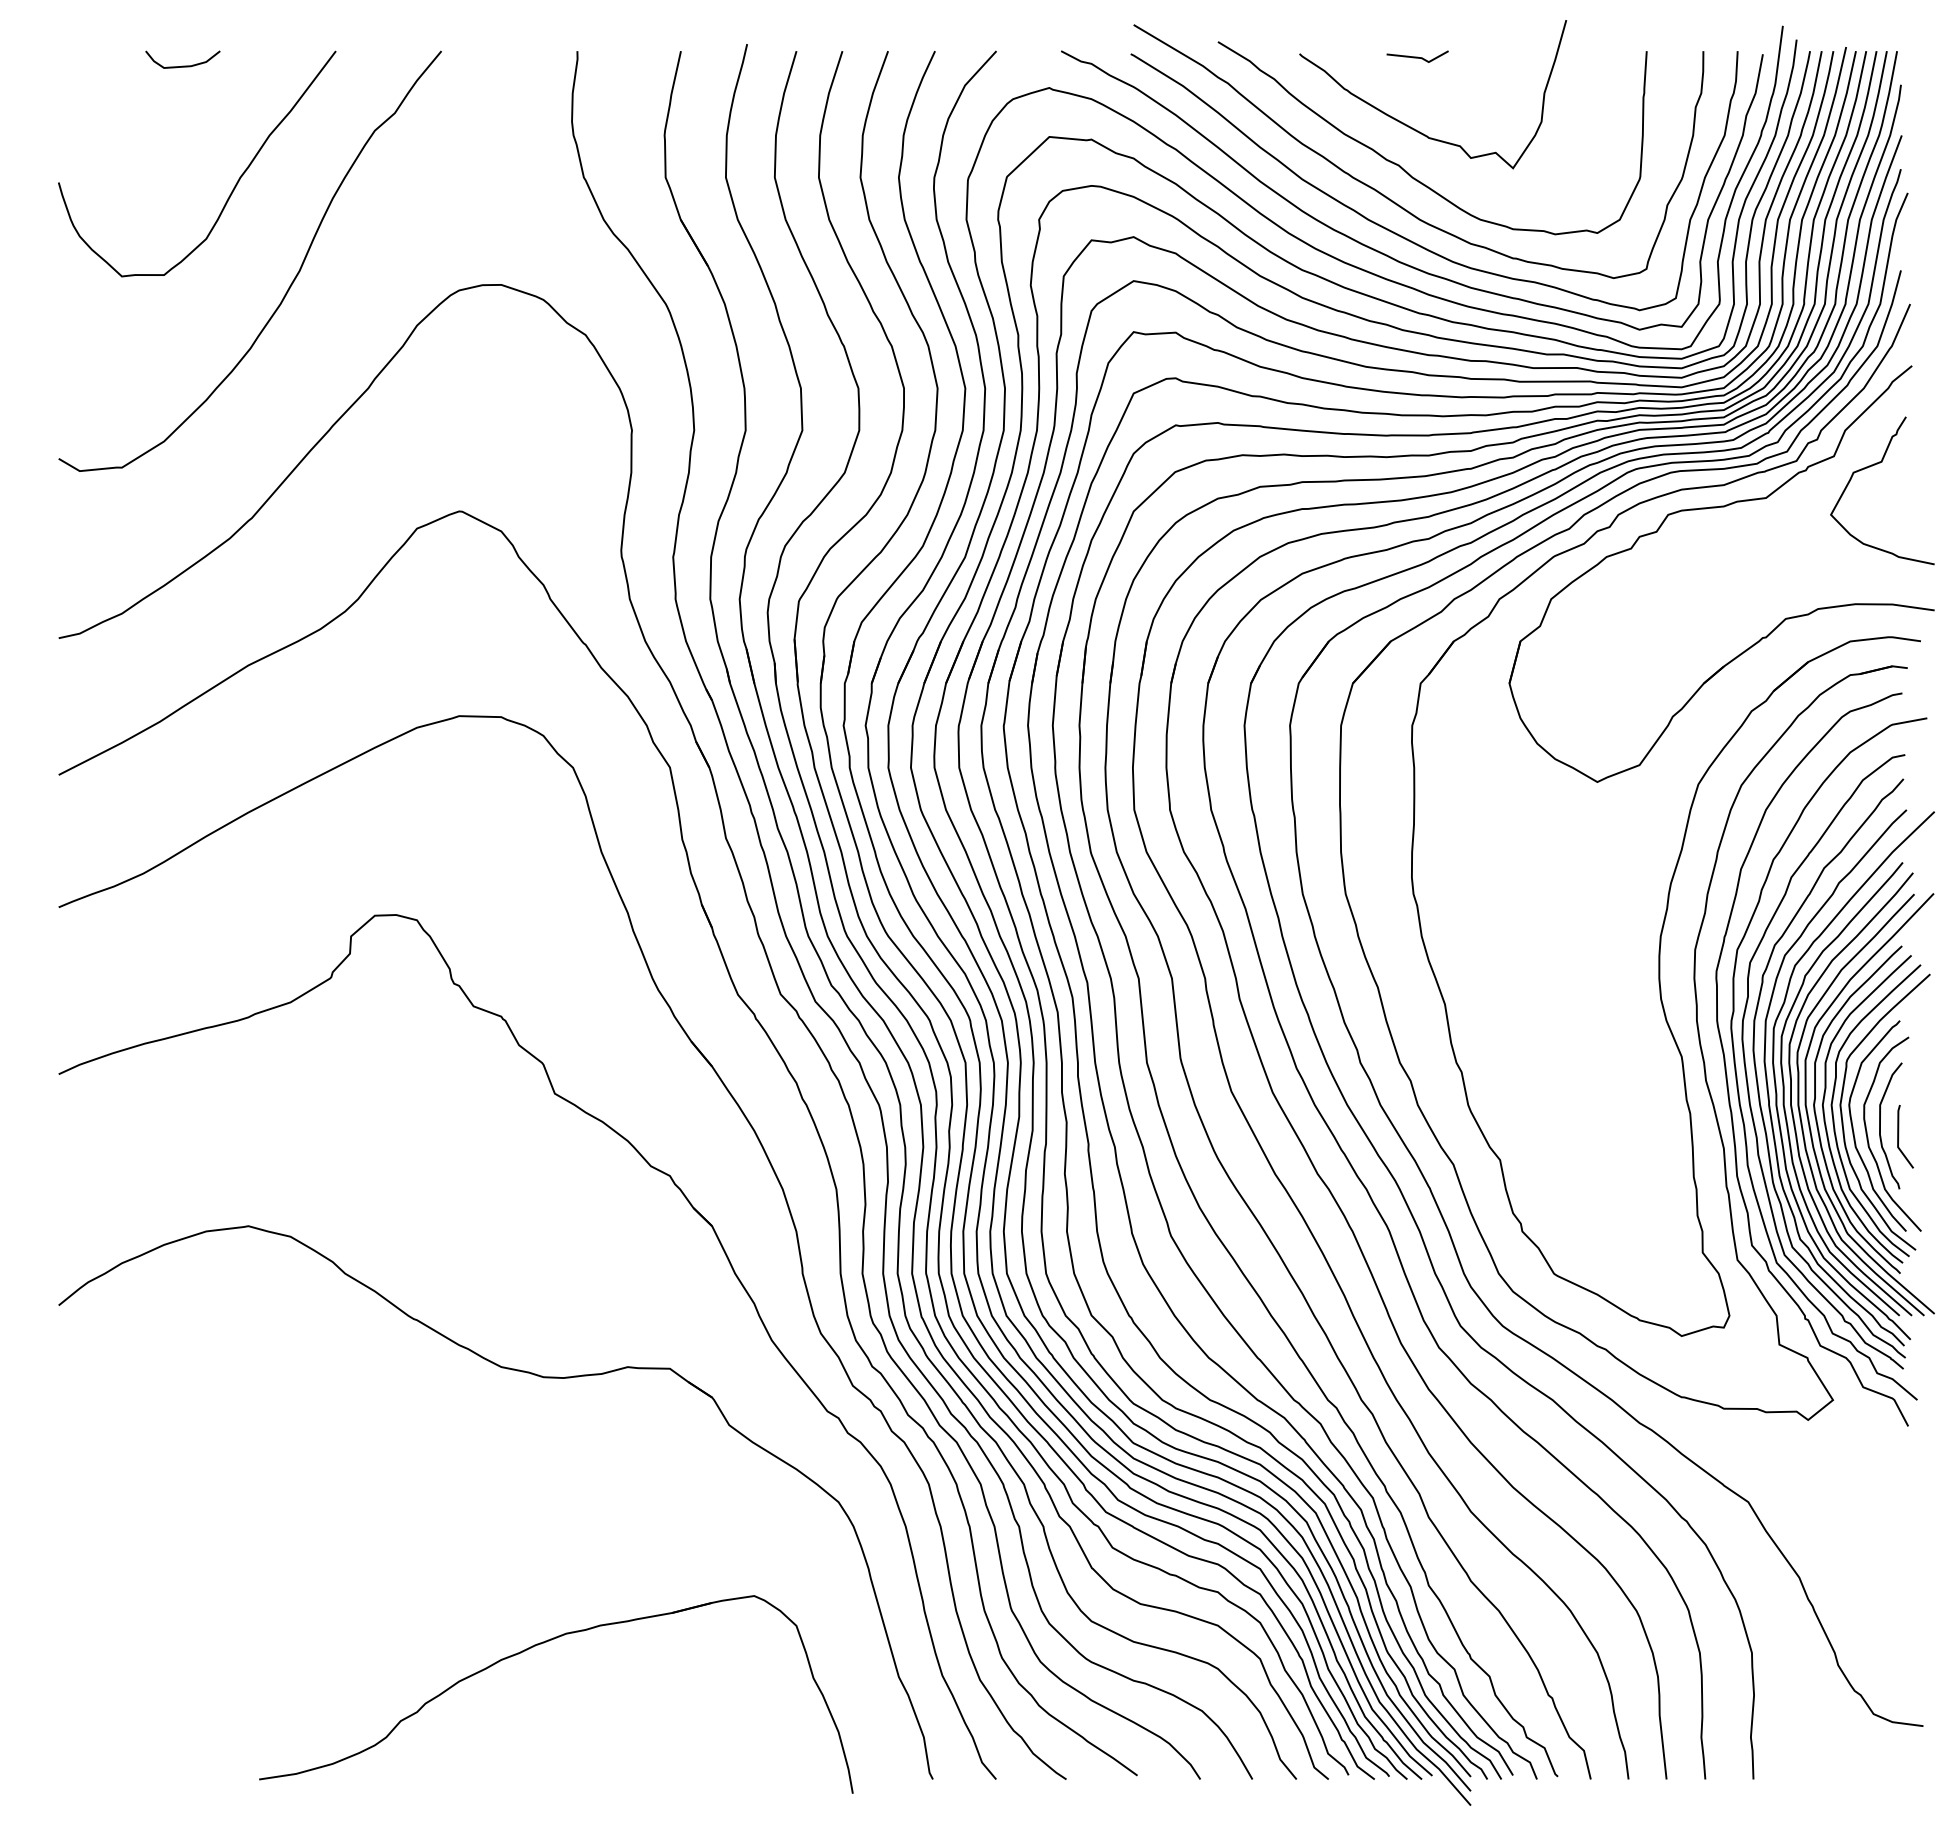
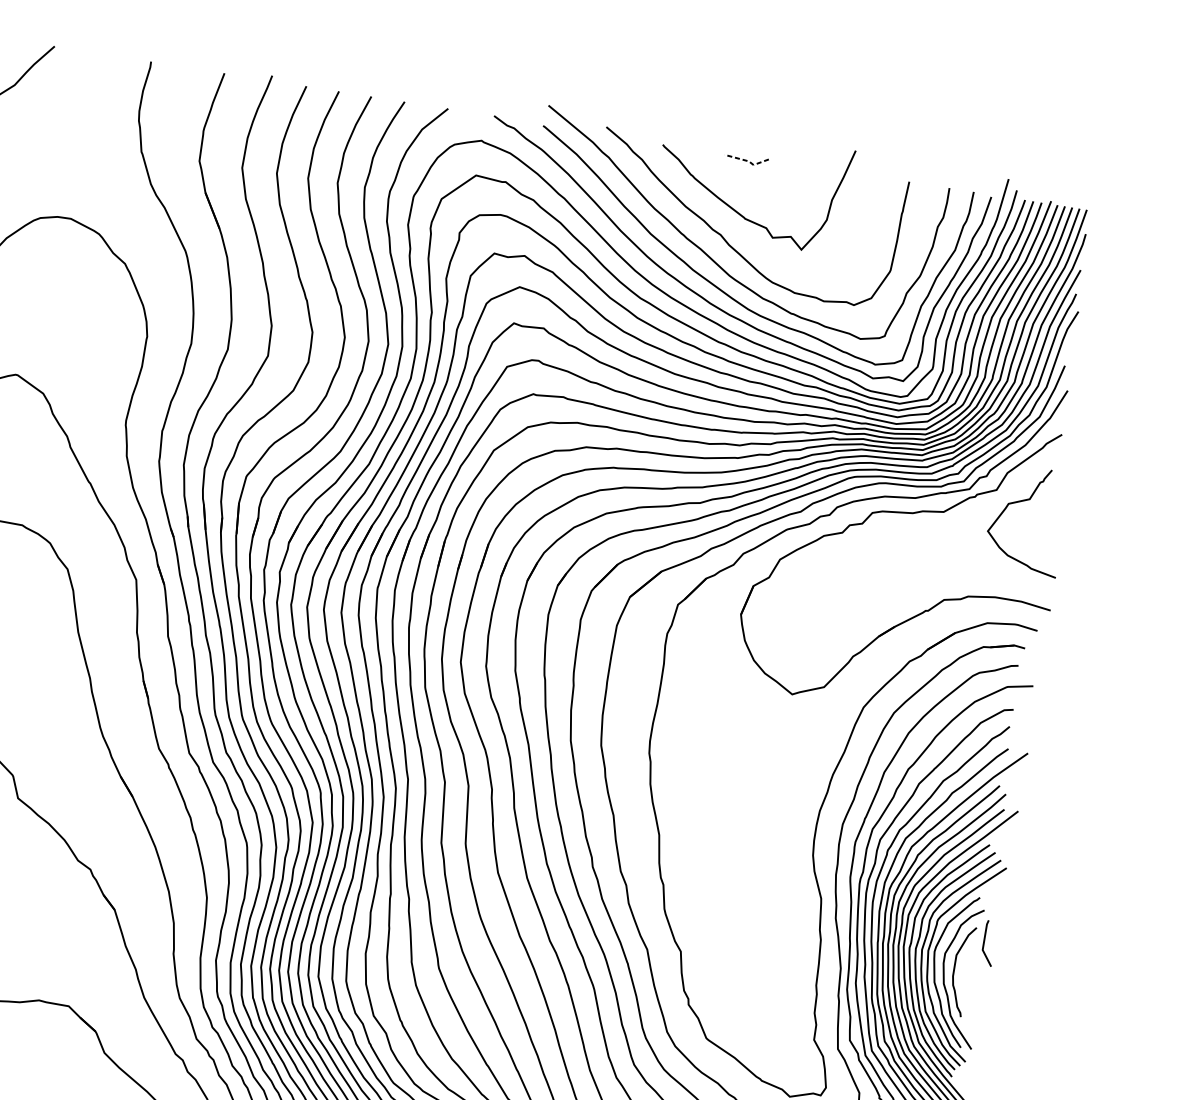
line: (1420, 58) -> (748, 161), solid -> dashed
line: (1899, 1136) -> (984, 942), moved

